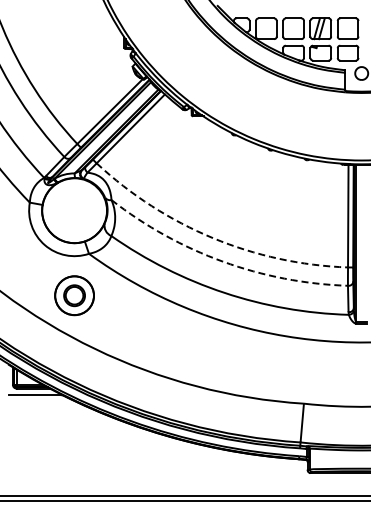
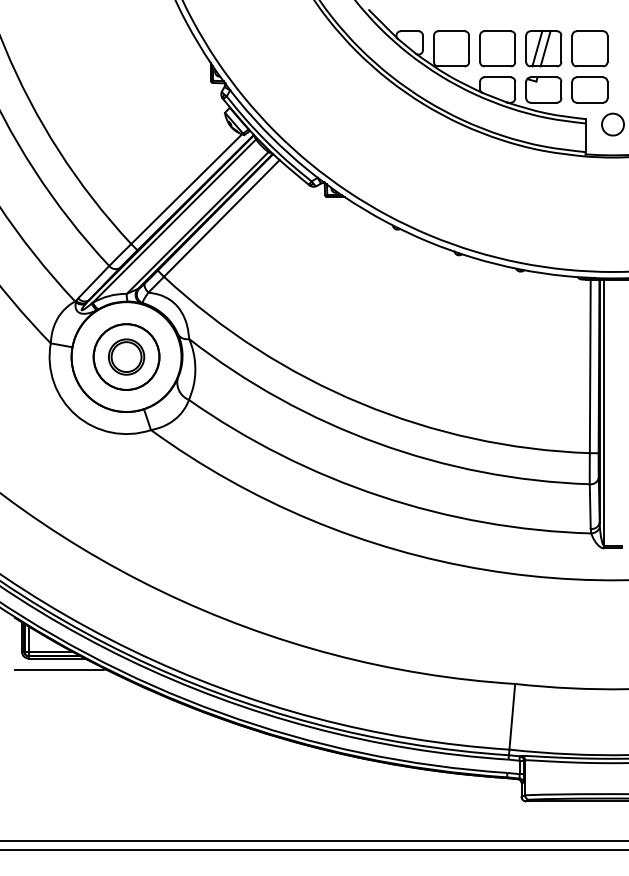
arc: (212, 238) -> (360, 404), dashed -> solid
arc: (222, 261) -> (377, 443), dashed -> solid
part: (74, 295) -> (126, 356), moved

